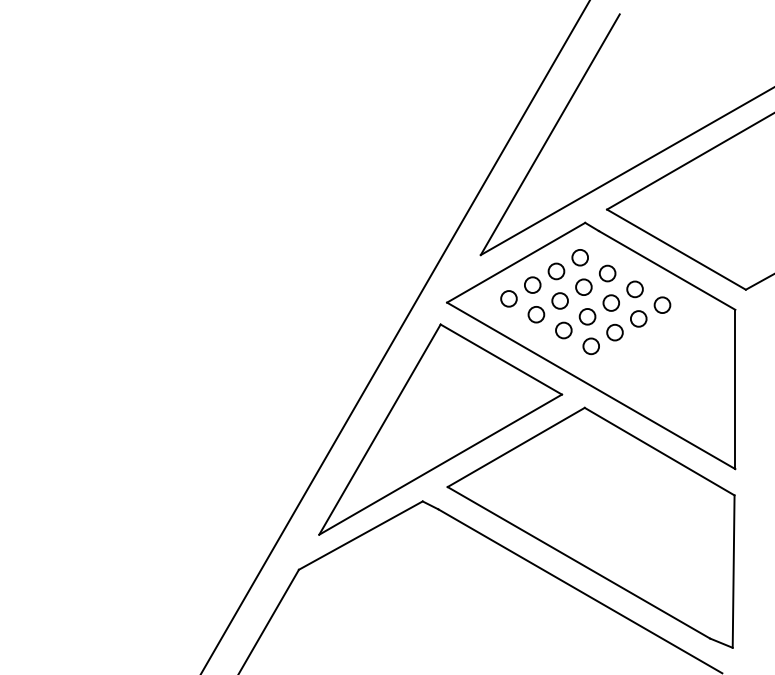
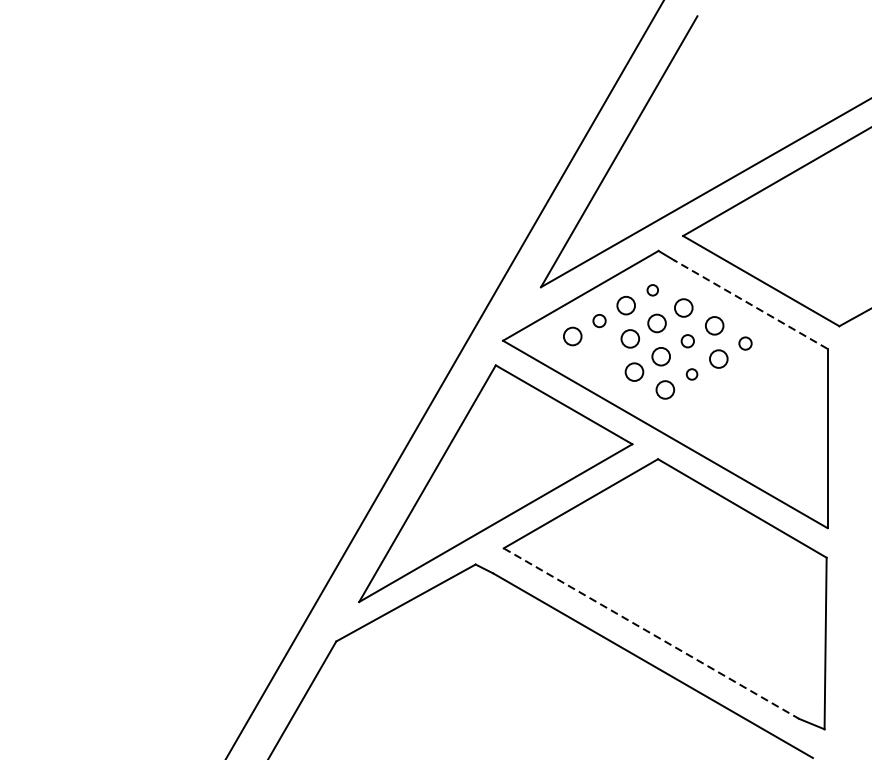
circle: (579, 257) -> (652, 289), size x0.6
line: (667, 270) -> (751, 304), solid -> dashed
circle: (532, 284) -> (599, 320), size x0.7
circle: (610, 302) -> (687, 340), size x0.7
circle: (662, 304) -> (745, 342), size x0.7
circle: (536, 314) -> (603, 354), removed
circle: (614, 332) -> (691, 374), size x0.6
line: (578, 562) -> (650, 633), solid -> dashed

